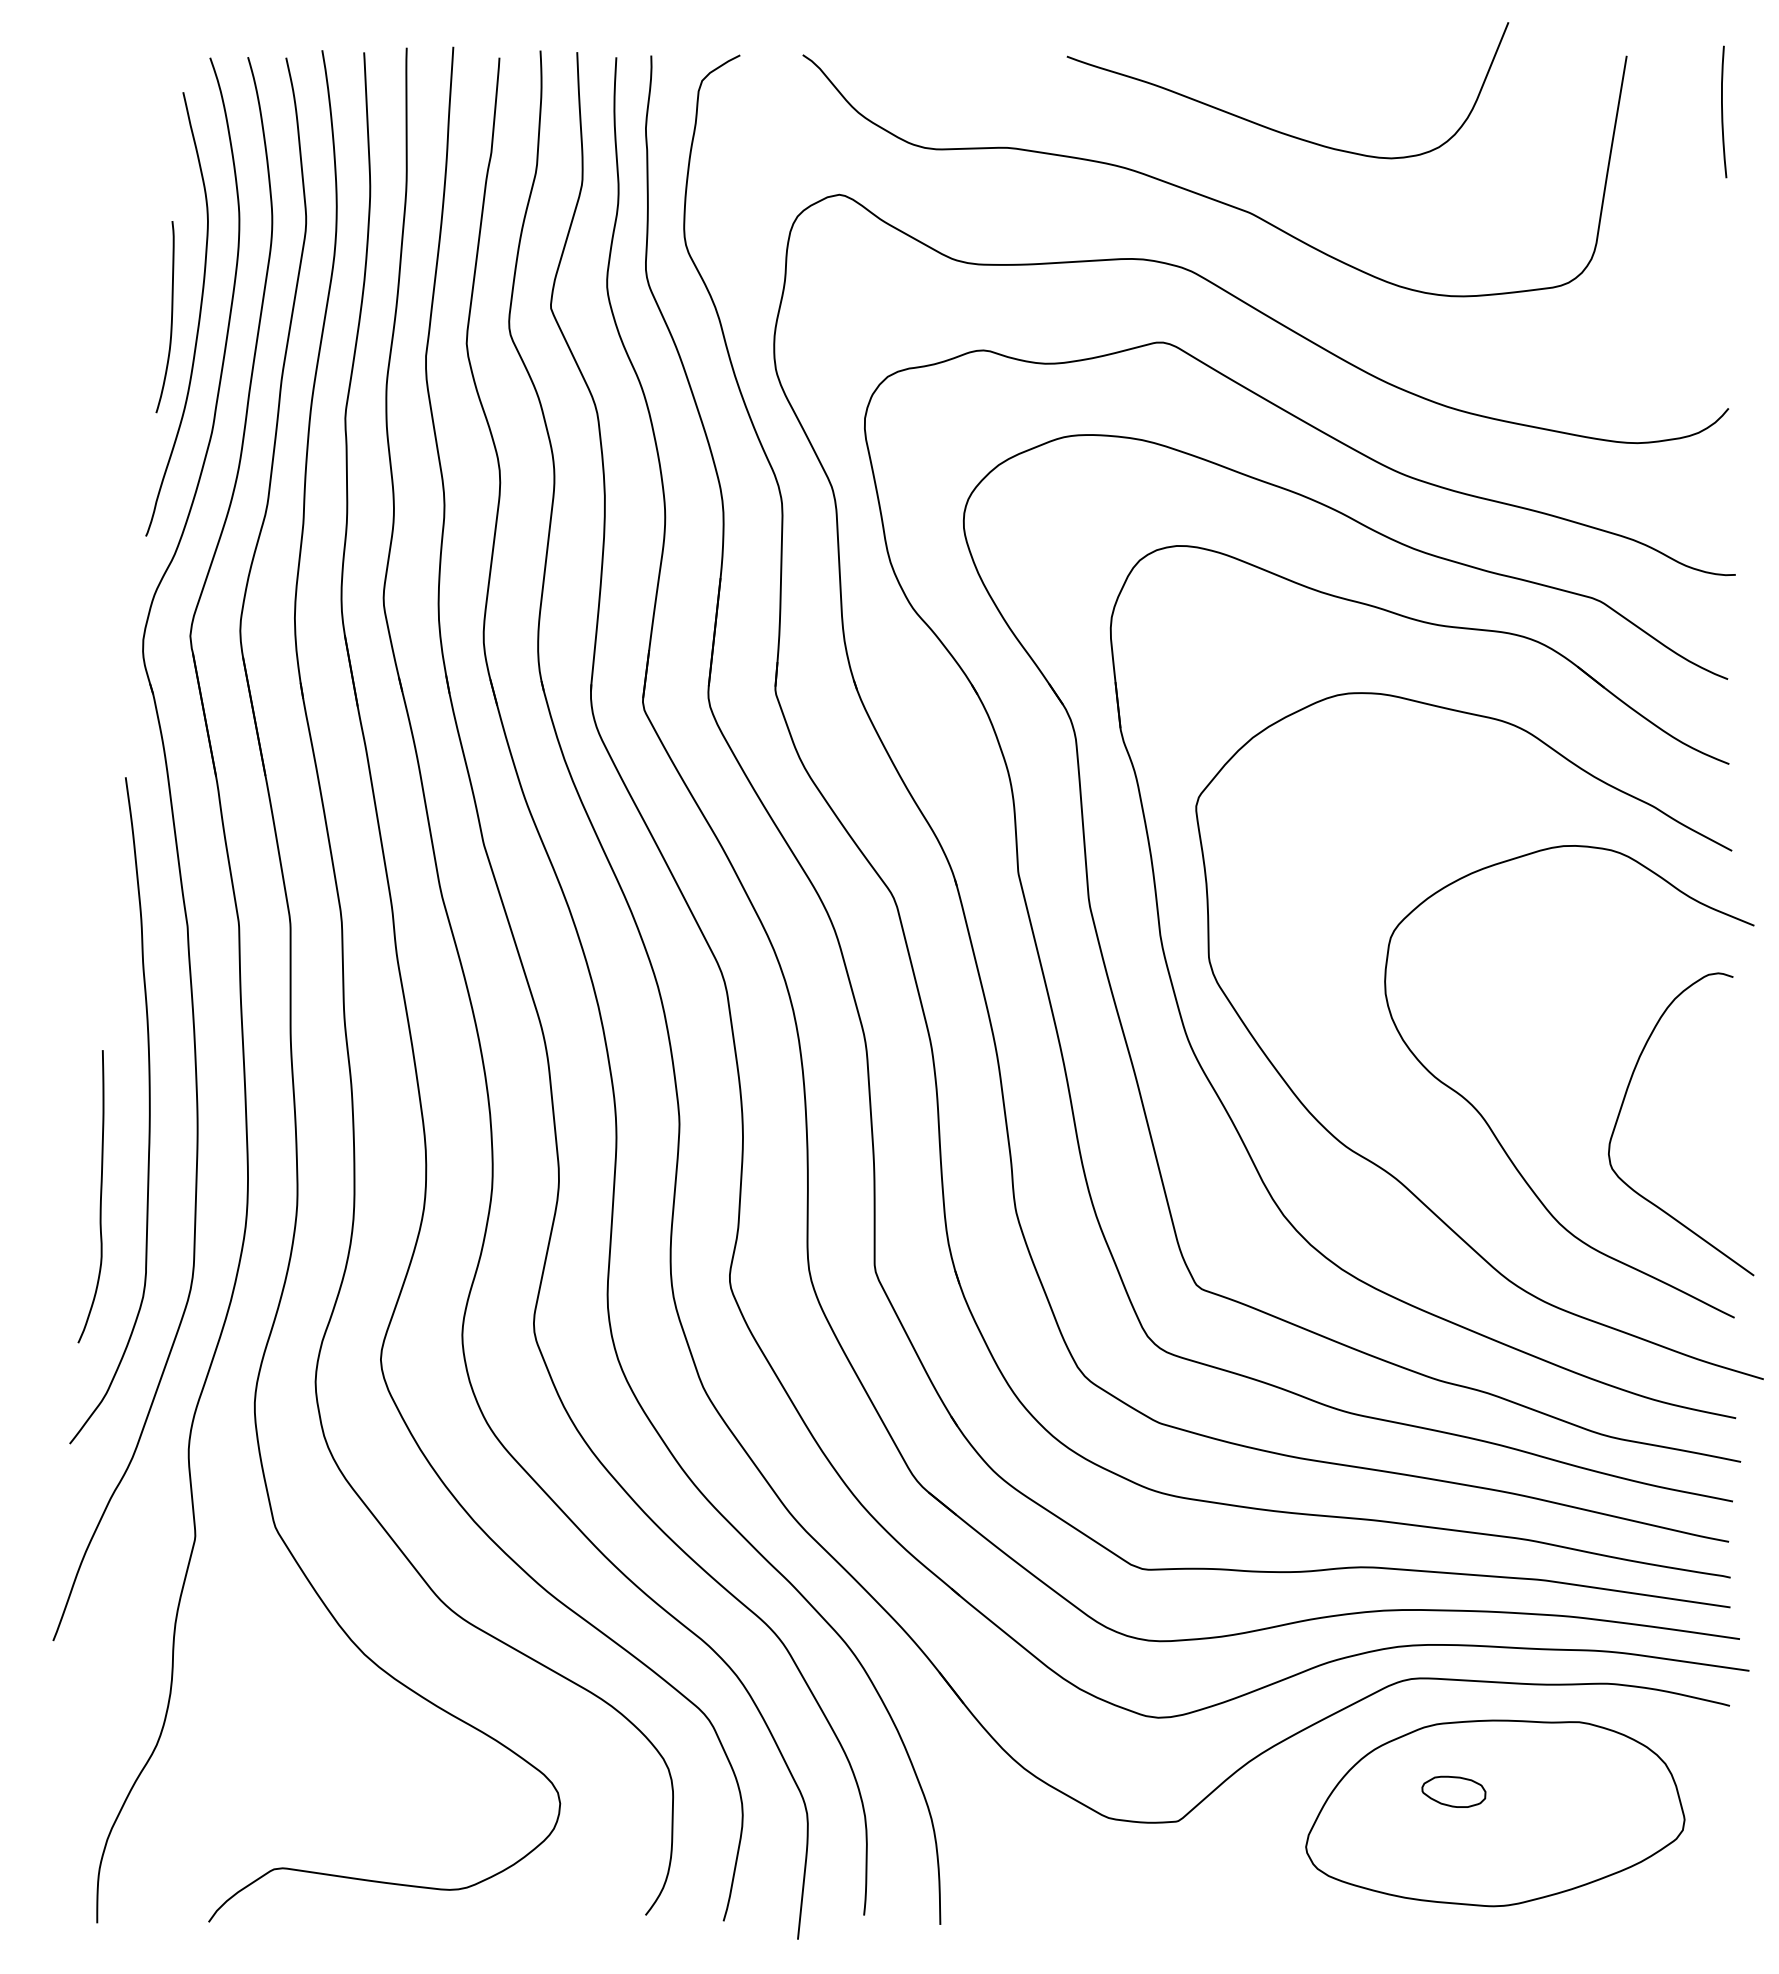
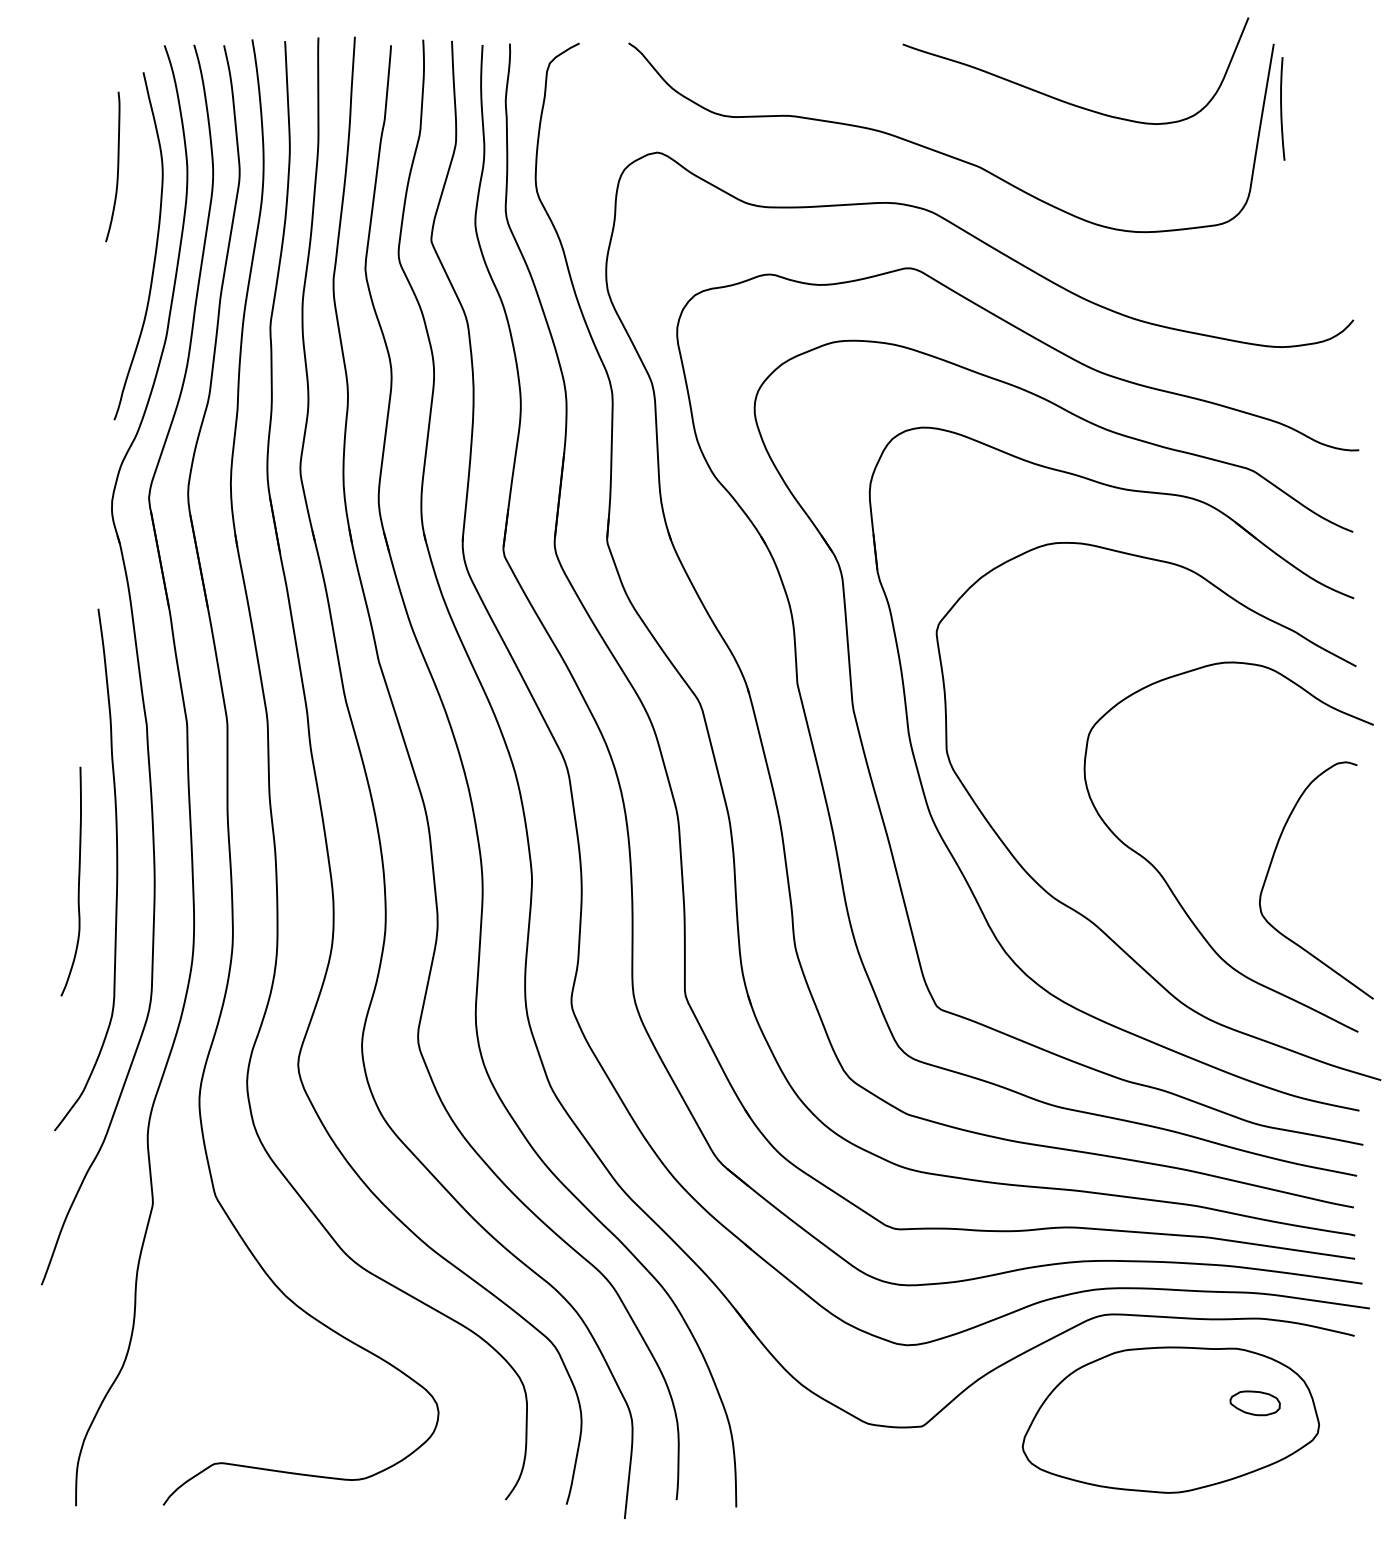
curve: (1723, 112) -> (1282, 109), moved
curve: (1275, 129) -> (1066, 101), moved
curve: (171, 317) -> (117, 167), moved
curve: (100, 1196) -> (78, 881), moved
part: (1453, 1791) -> (1254, 1403), moved

